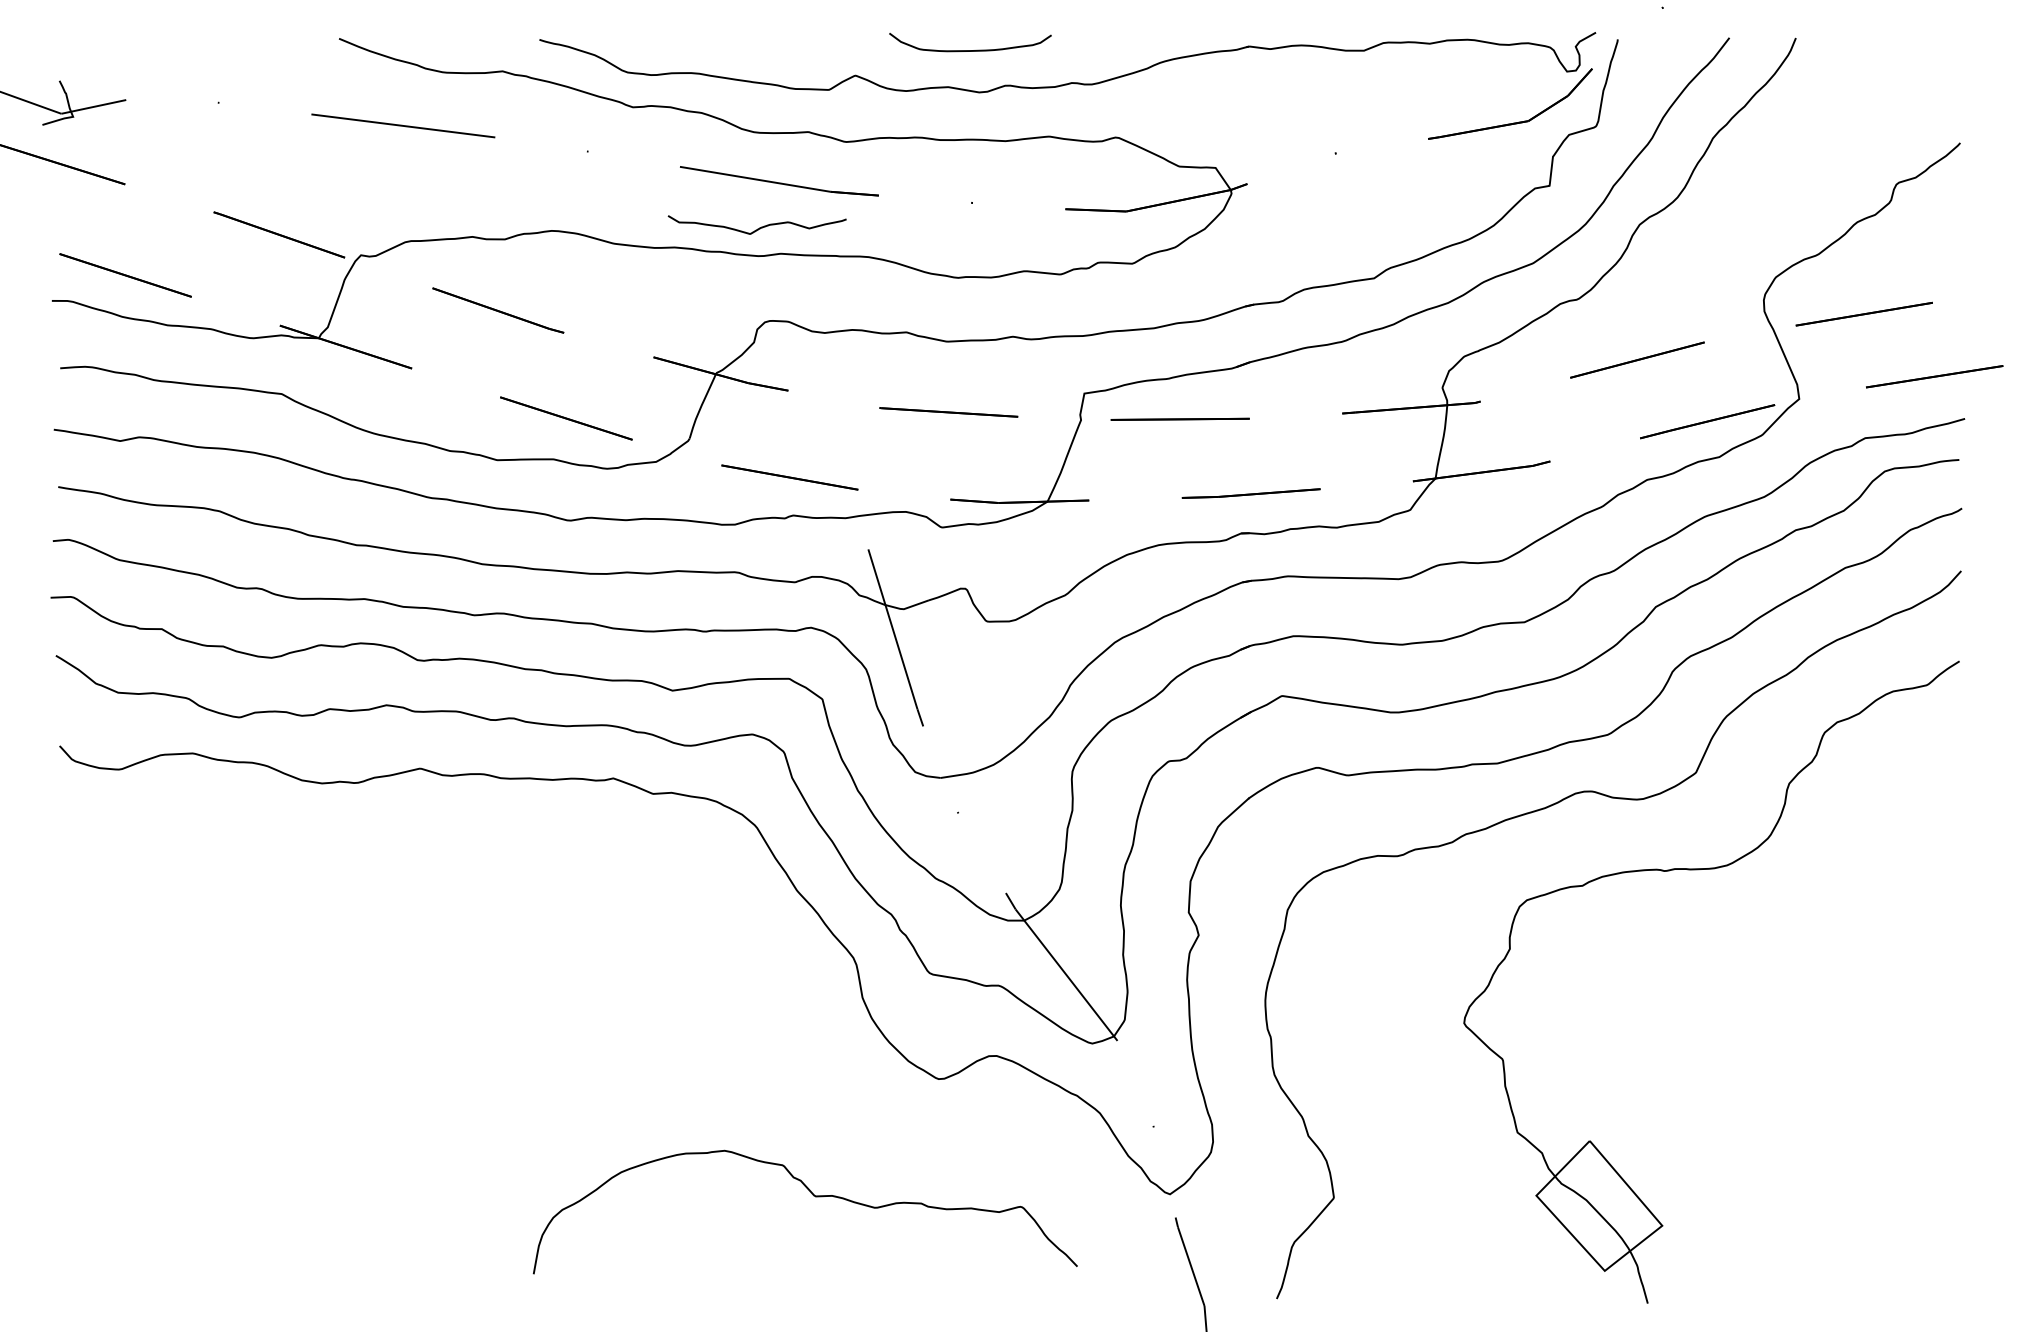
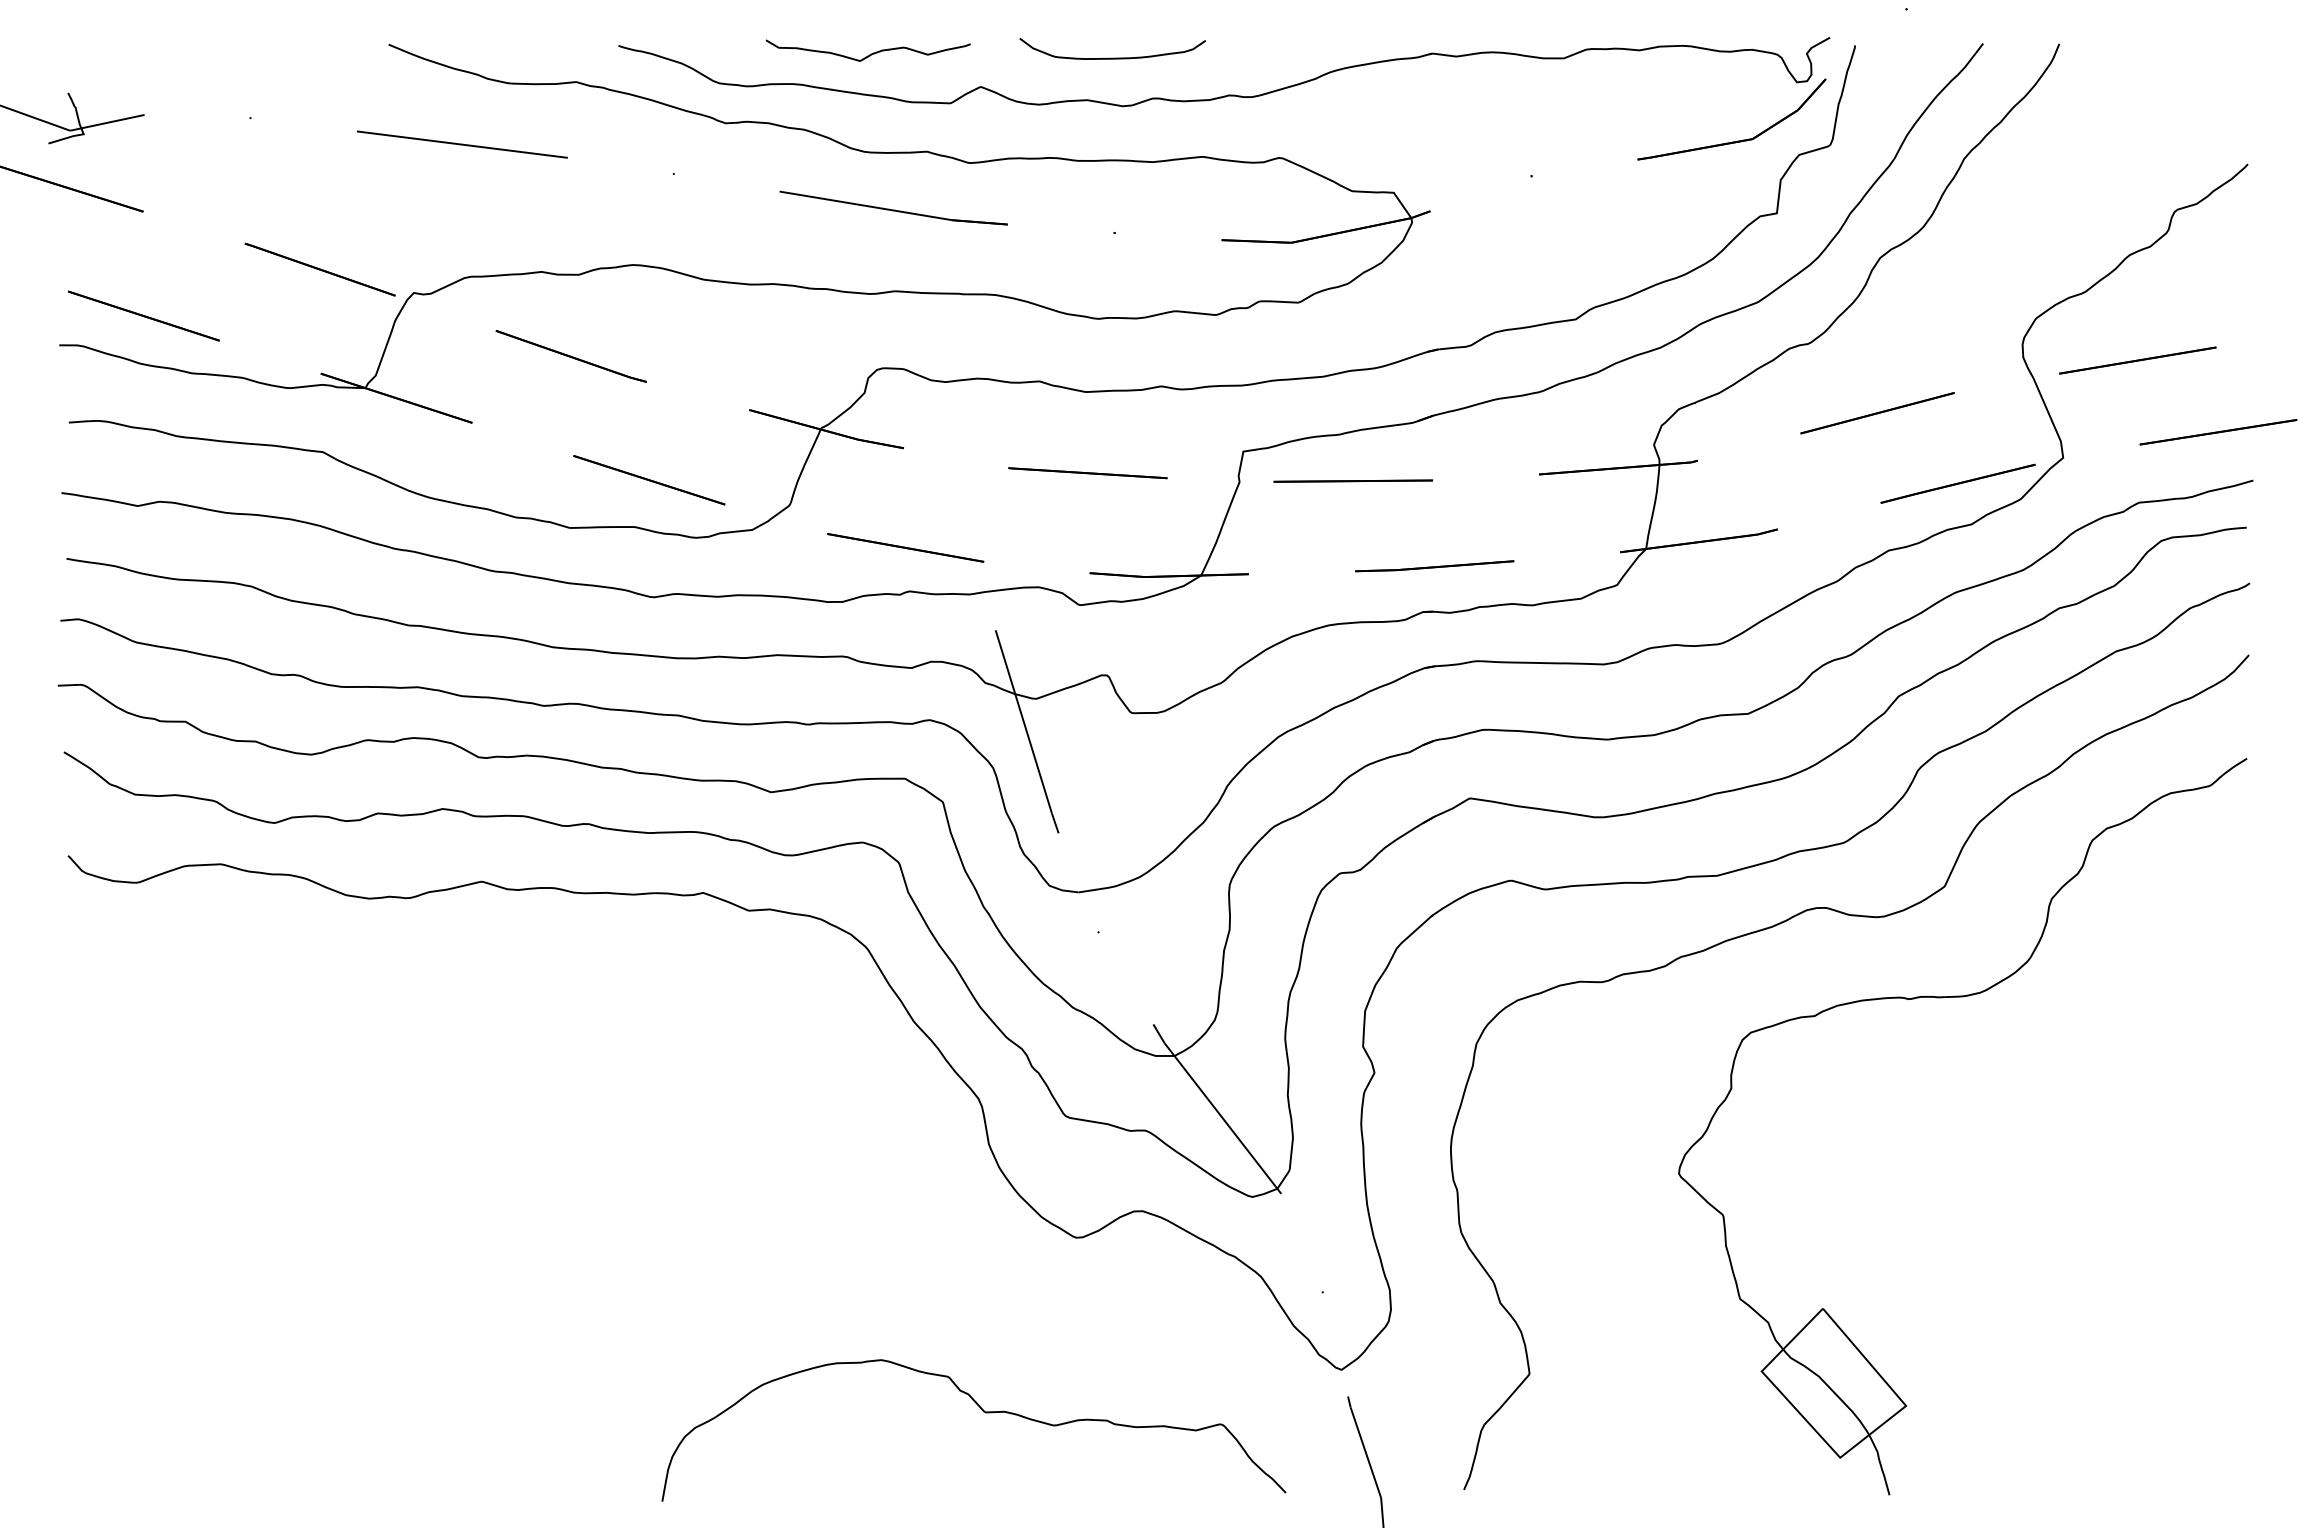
curve: (757, 228) -> (868, 54), moved
curve: (813, 1196) -> (983, 1412), moved

